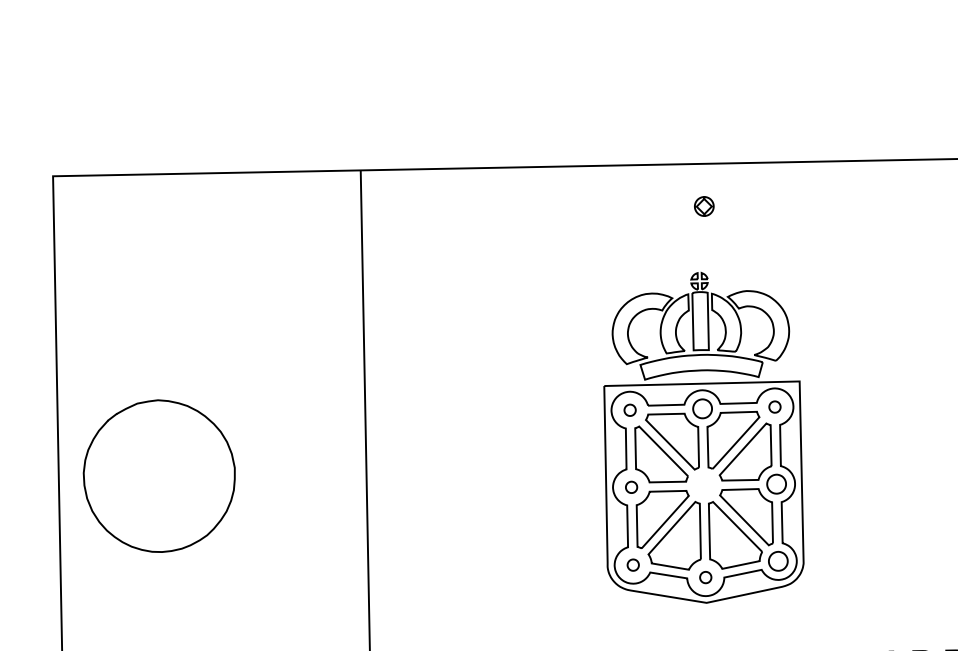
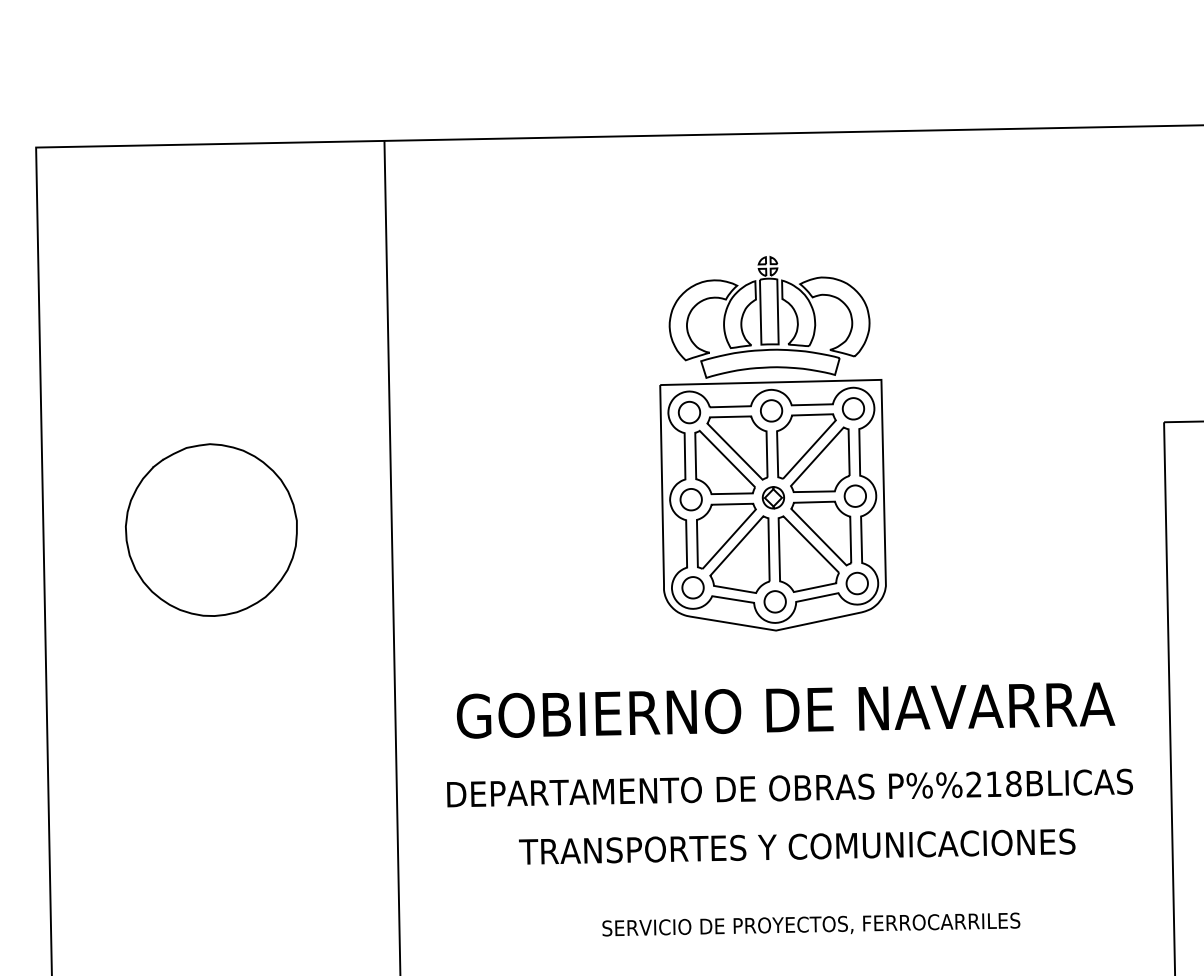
part: (703, 206) -> (772, 497), moved
part: (774, 406) -> (853, 408), size x1.67
part: (630, 410) -> (689, 412), size x1.67
part: (159, 475) -> (211, 529), moved
part: (631, 487) -> (690, 499), size x1.67
part: (632, 564) -> (692, 587), size x1.67
part: (705, 577) -> (774, 601), size x1.67

